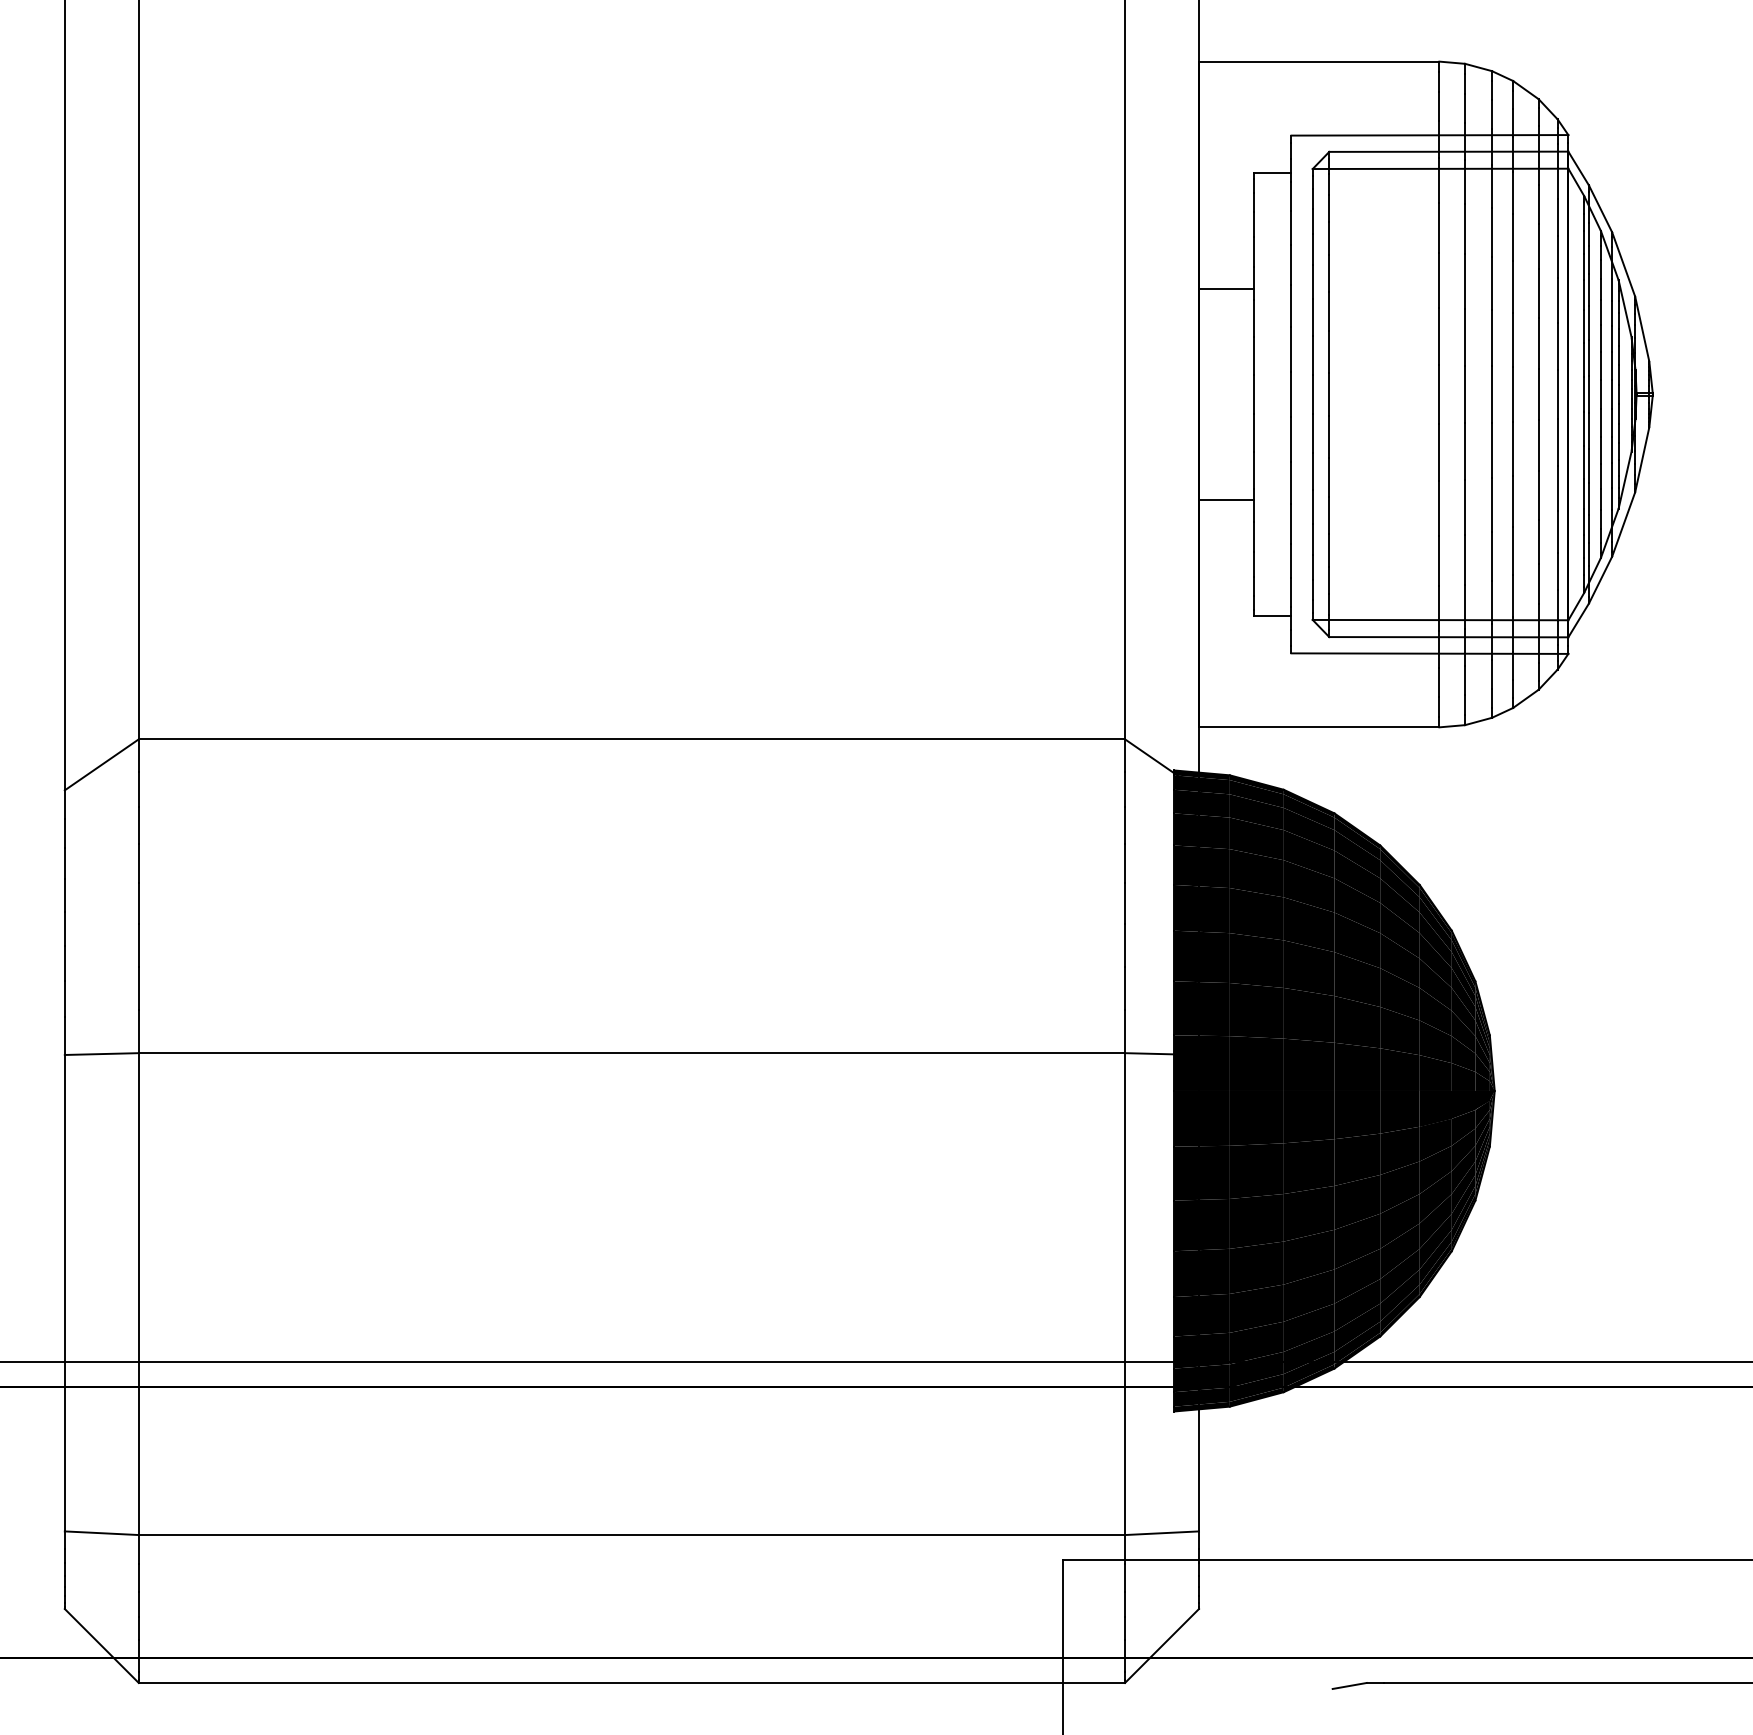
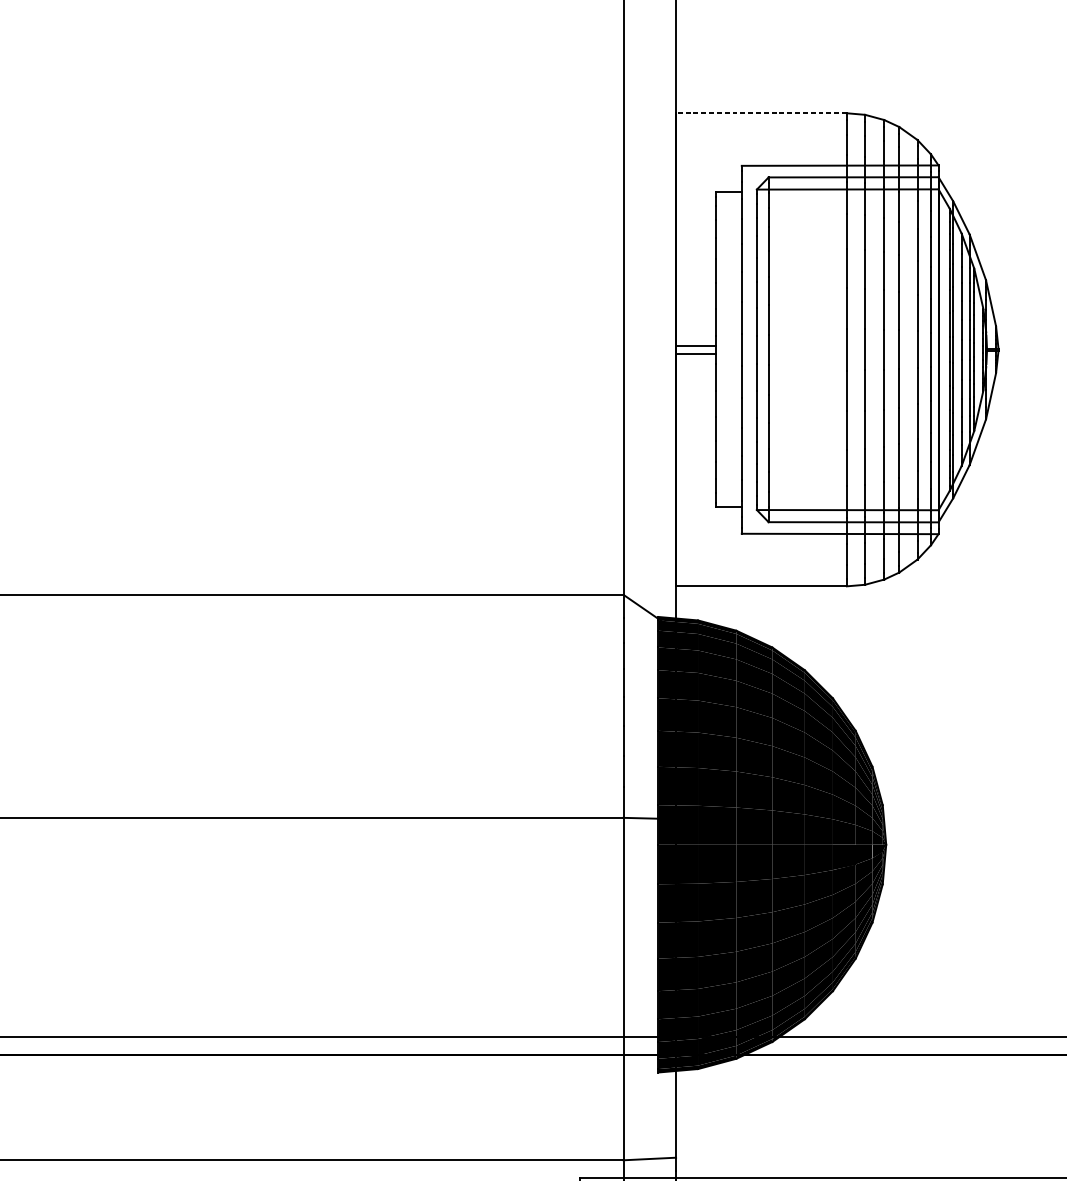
line: (1318, 61) -> (760, 113), solid -> dashed
line: (1226, 288) -> (695, 345), moved
line: (1226, 500) -> (695, 354), moved

